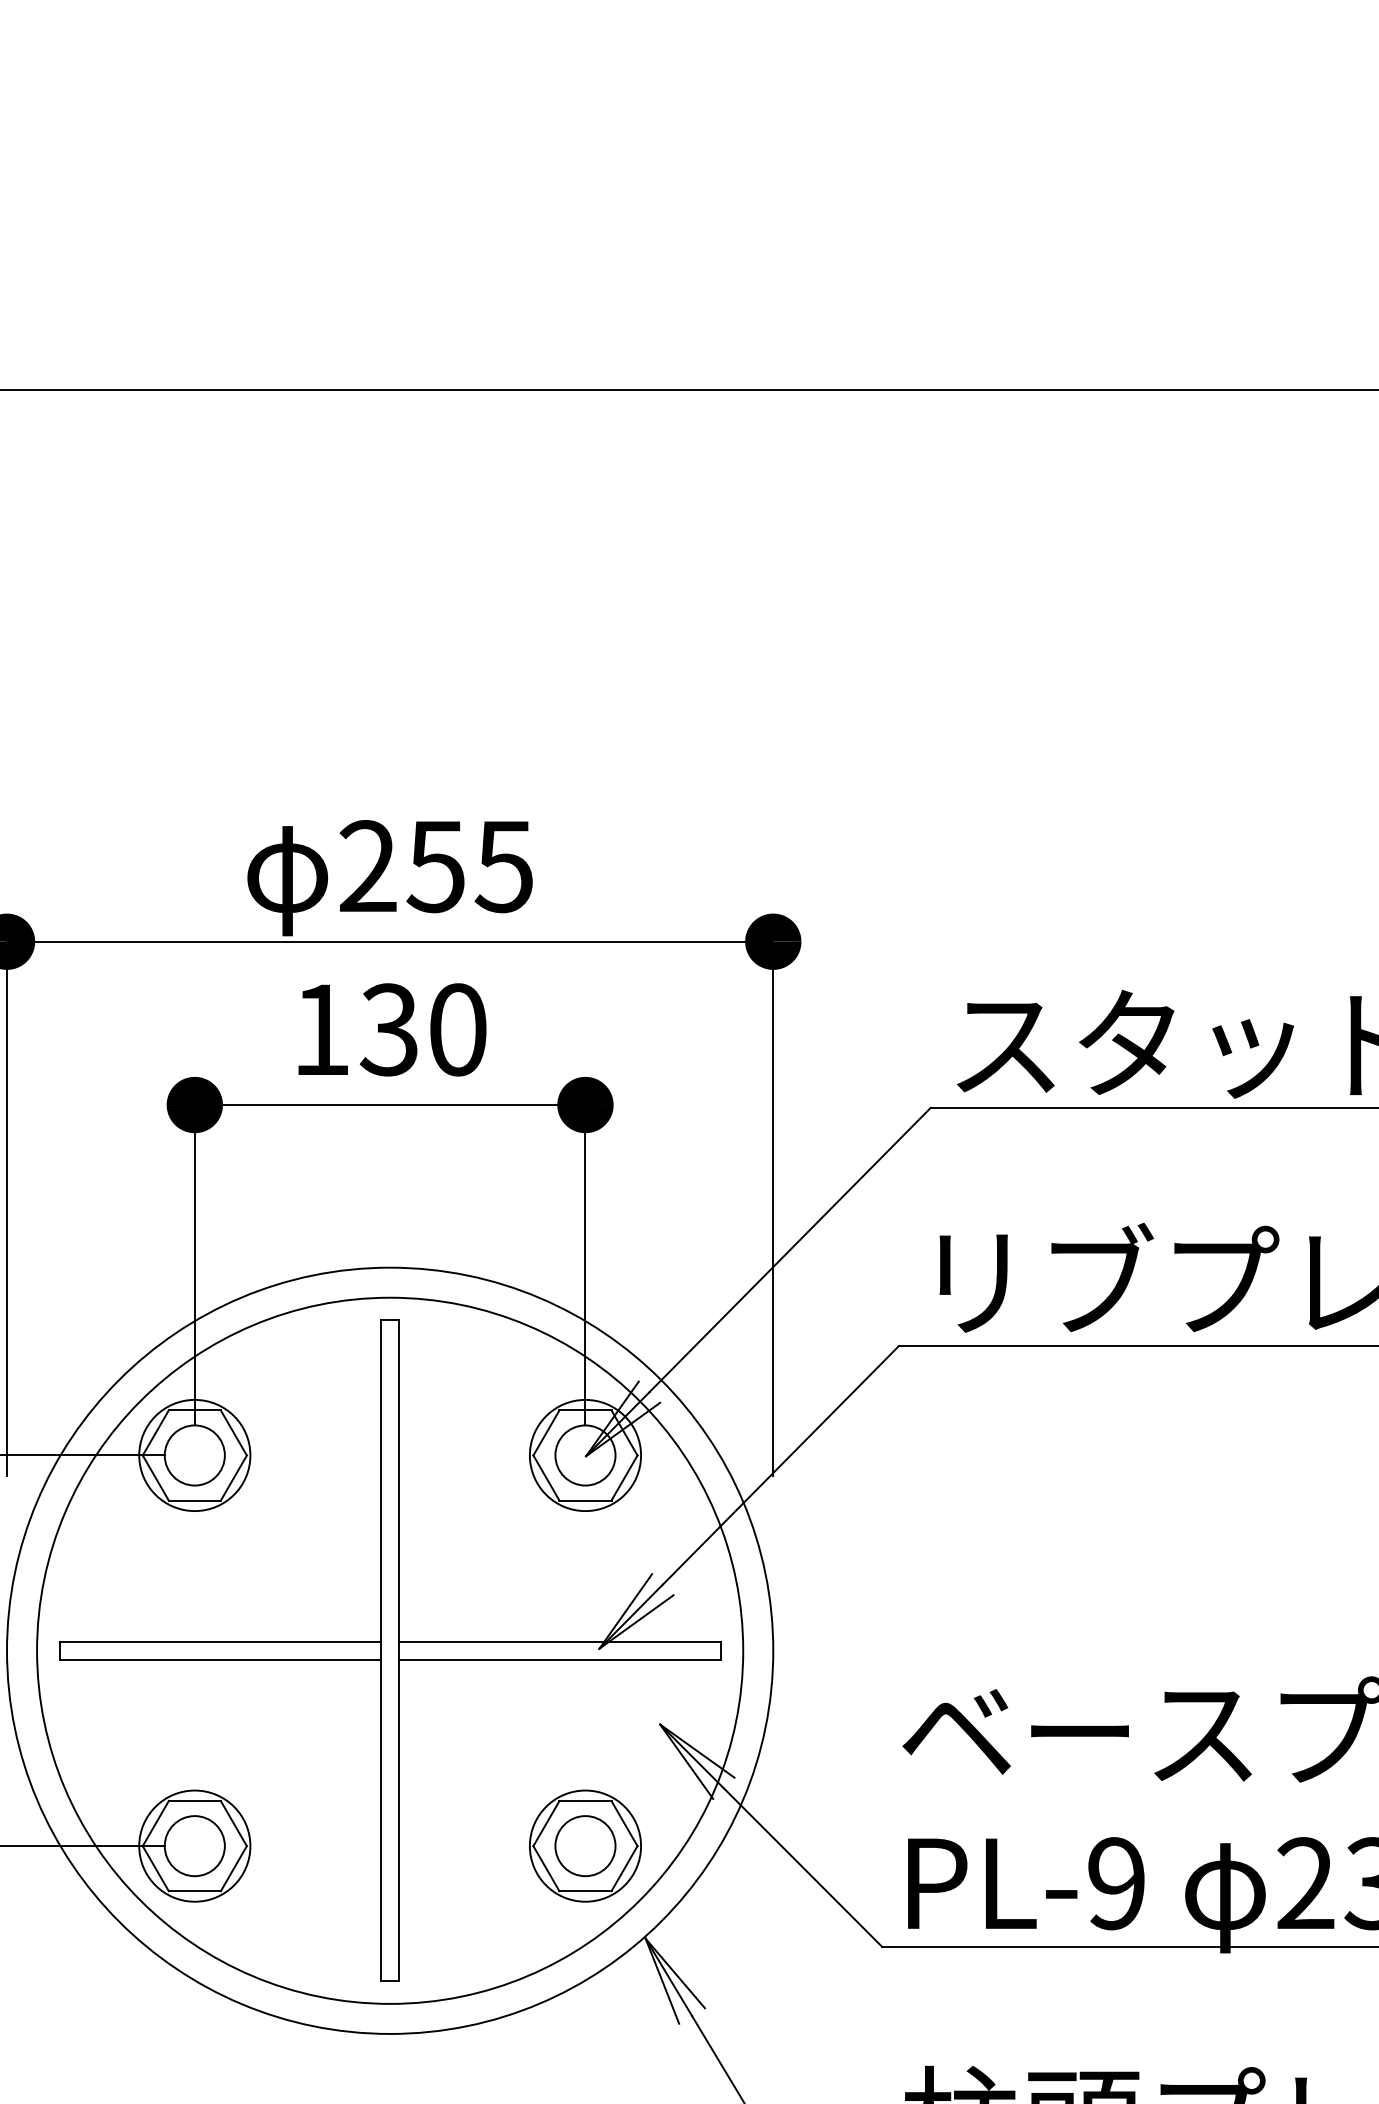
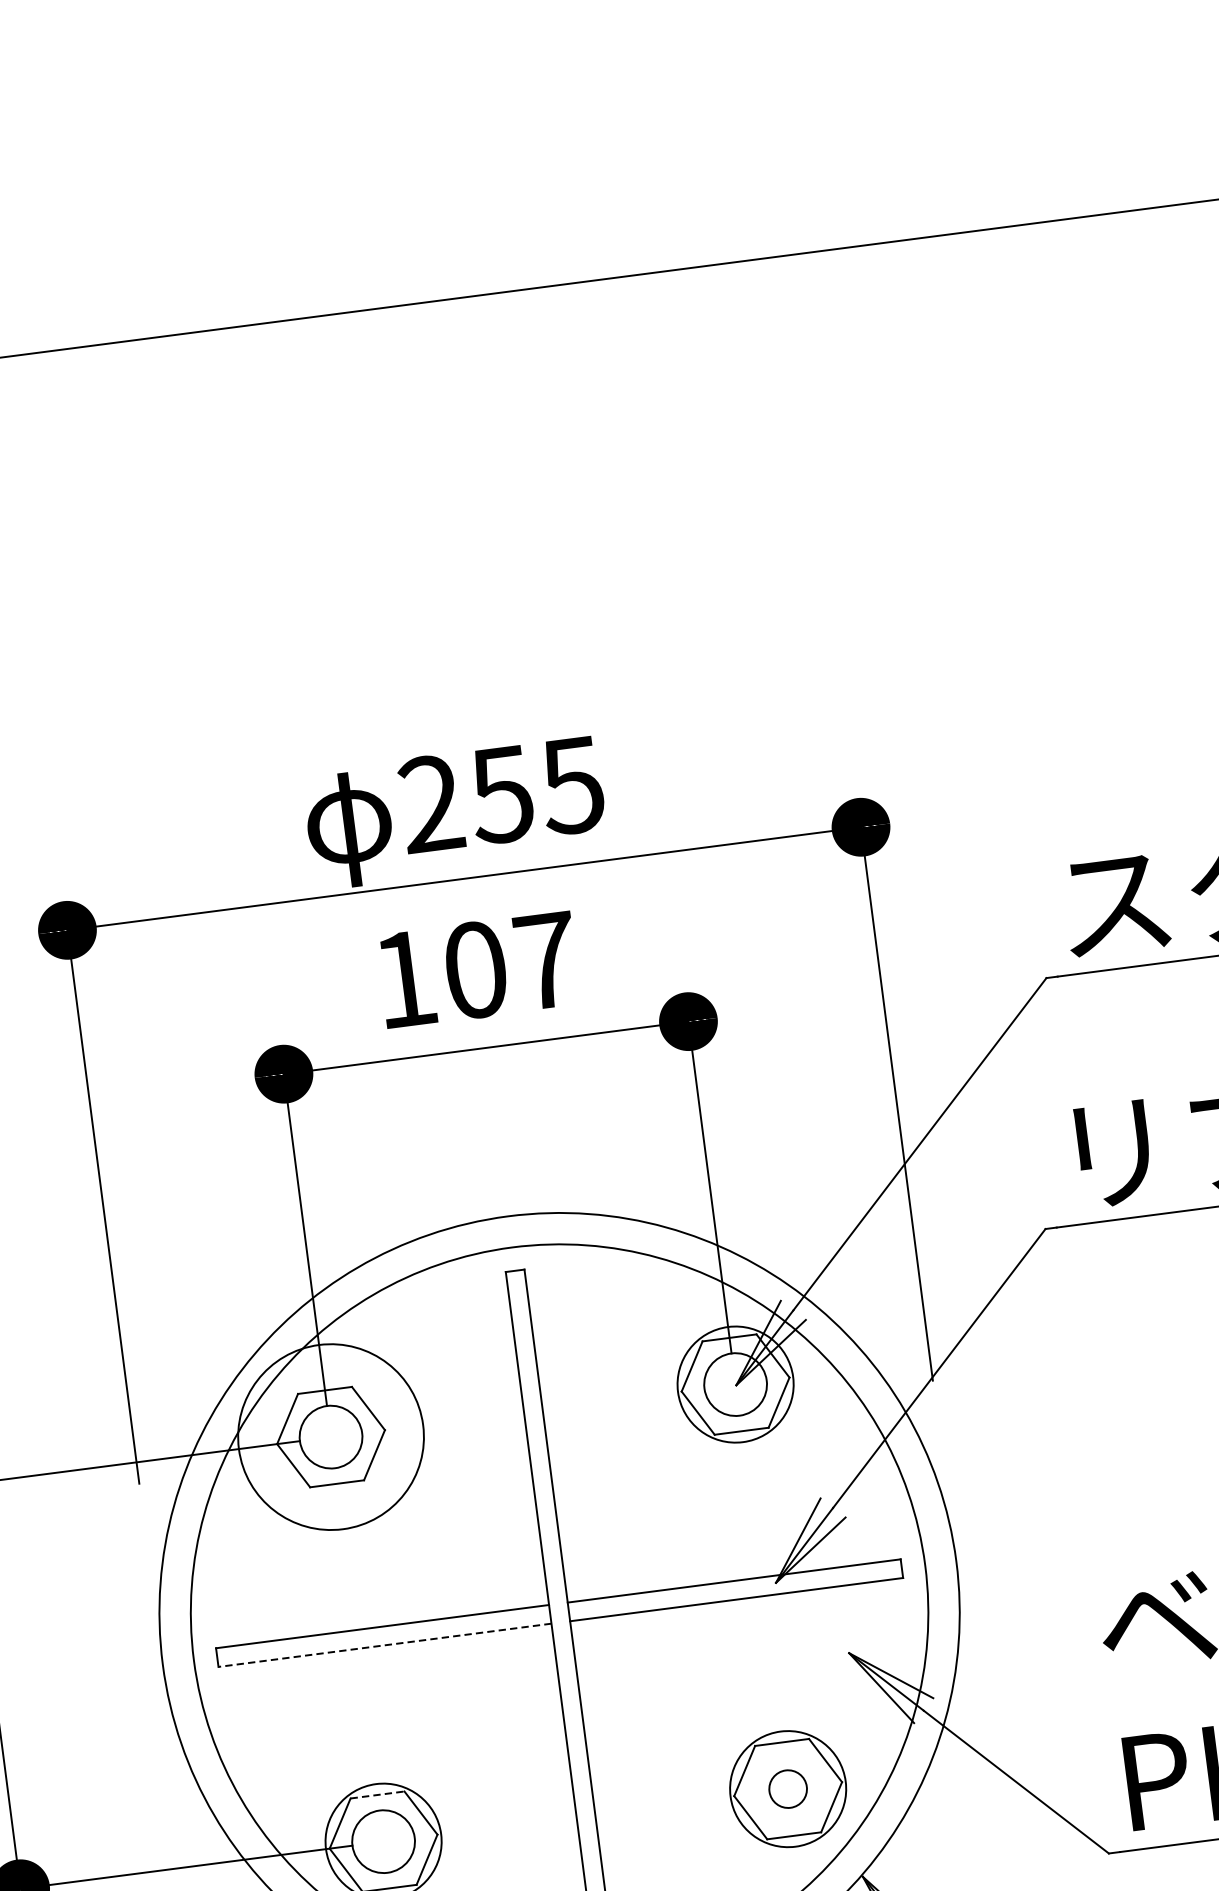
text: (422, 1029) -> (509, 965), 130 -> 107
circle: (194, 1455) -> (330, 1437), size x1.6
line: (220, 1659) -> (385, 1644), solid -> dashed
line: (195, 1801) -> (378, 1795), solid -> dashed
circle: (585, 1846) -> (788, 1789), size x0.6

